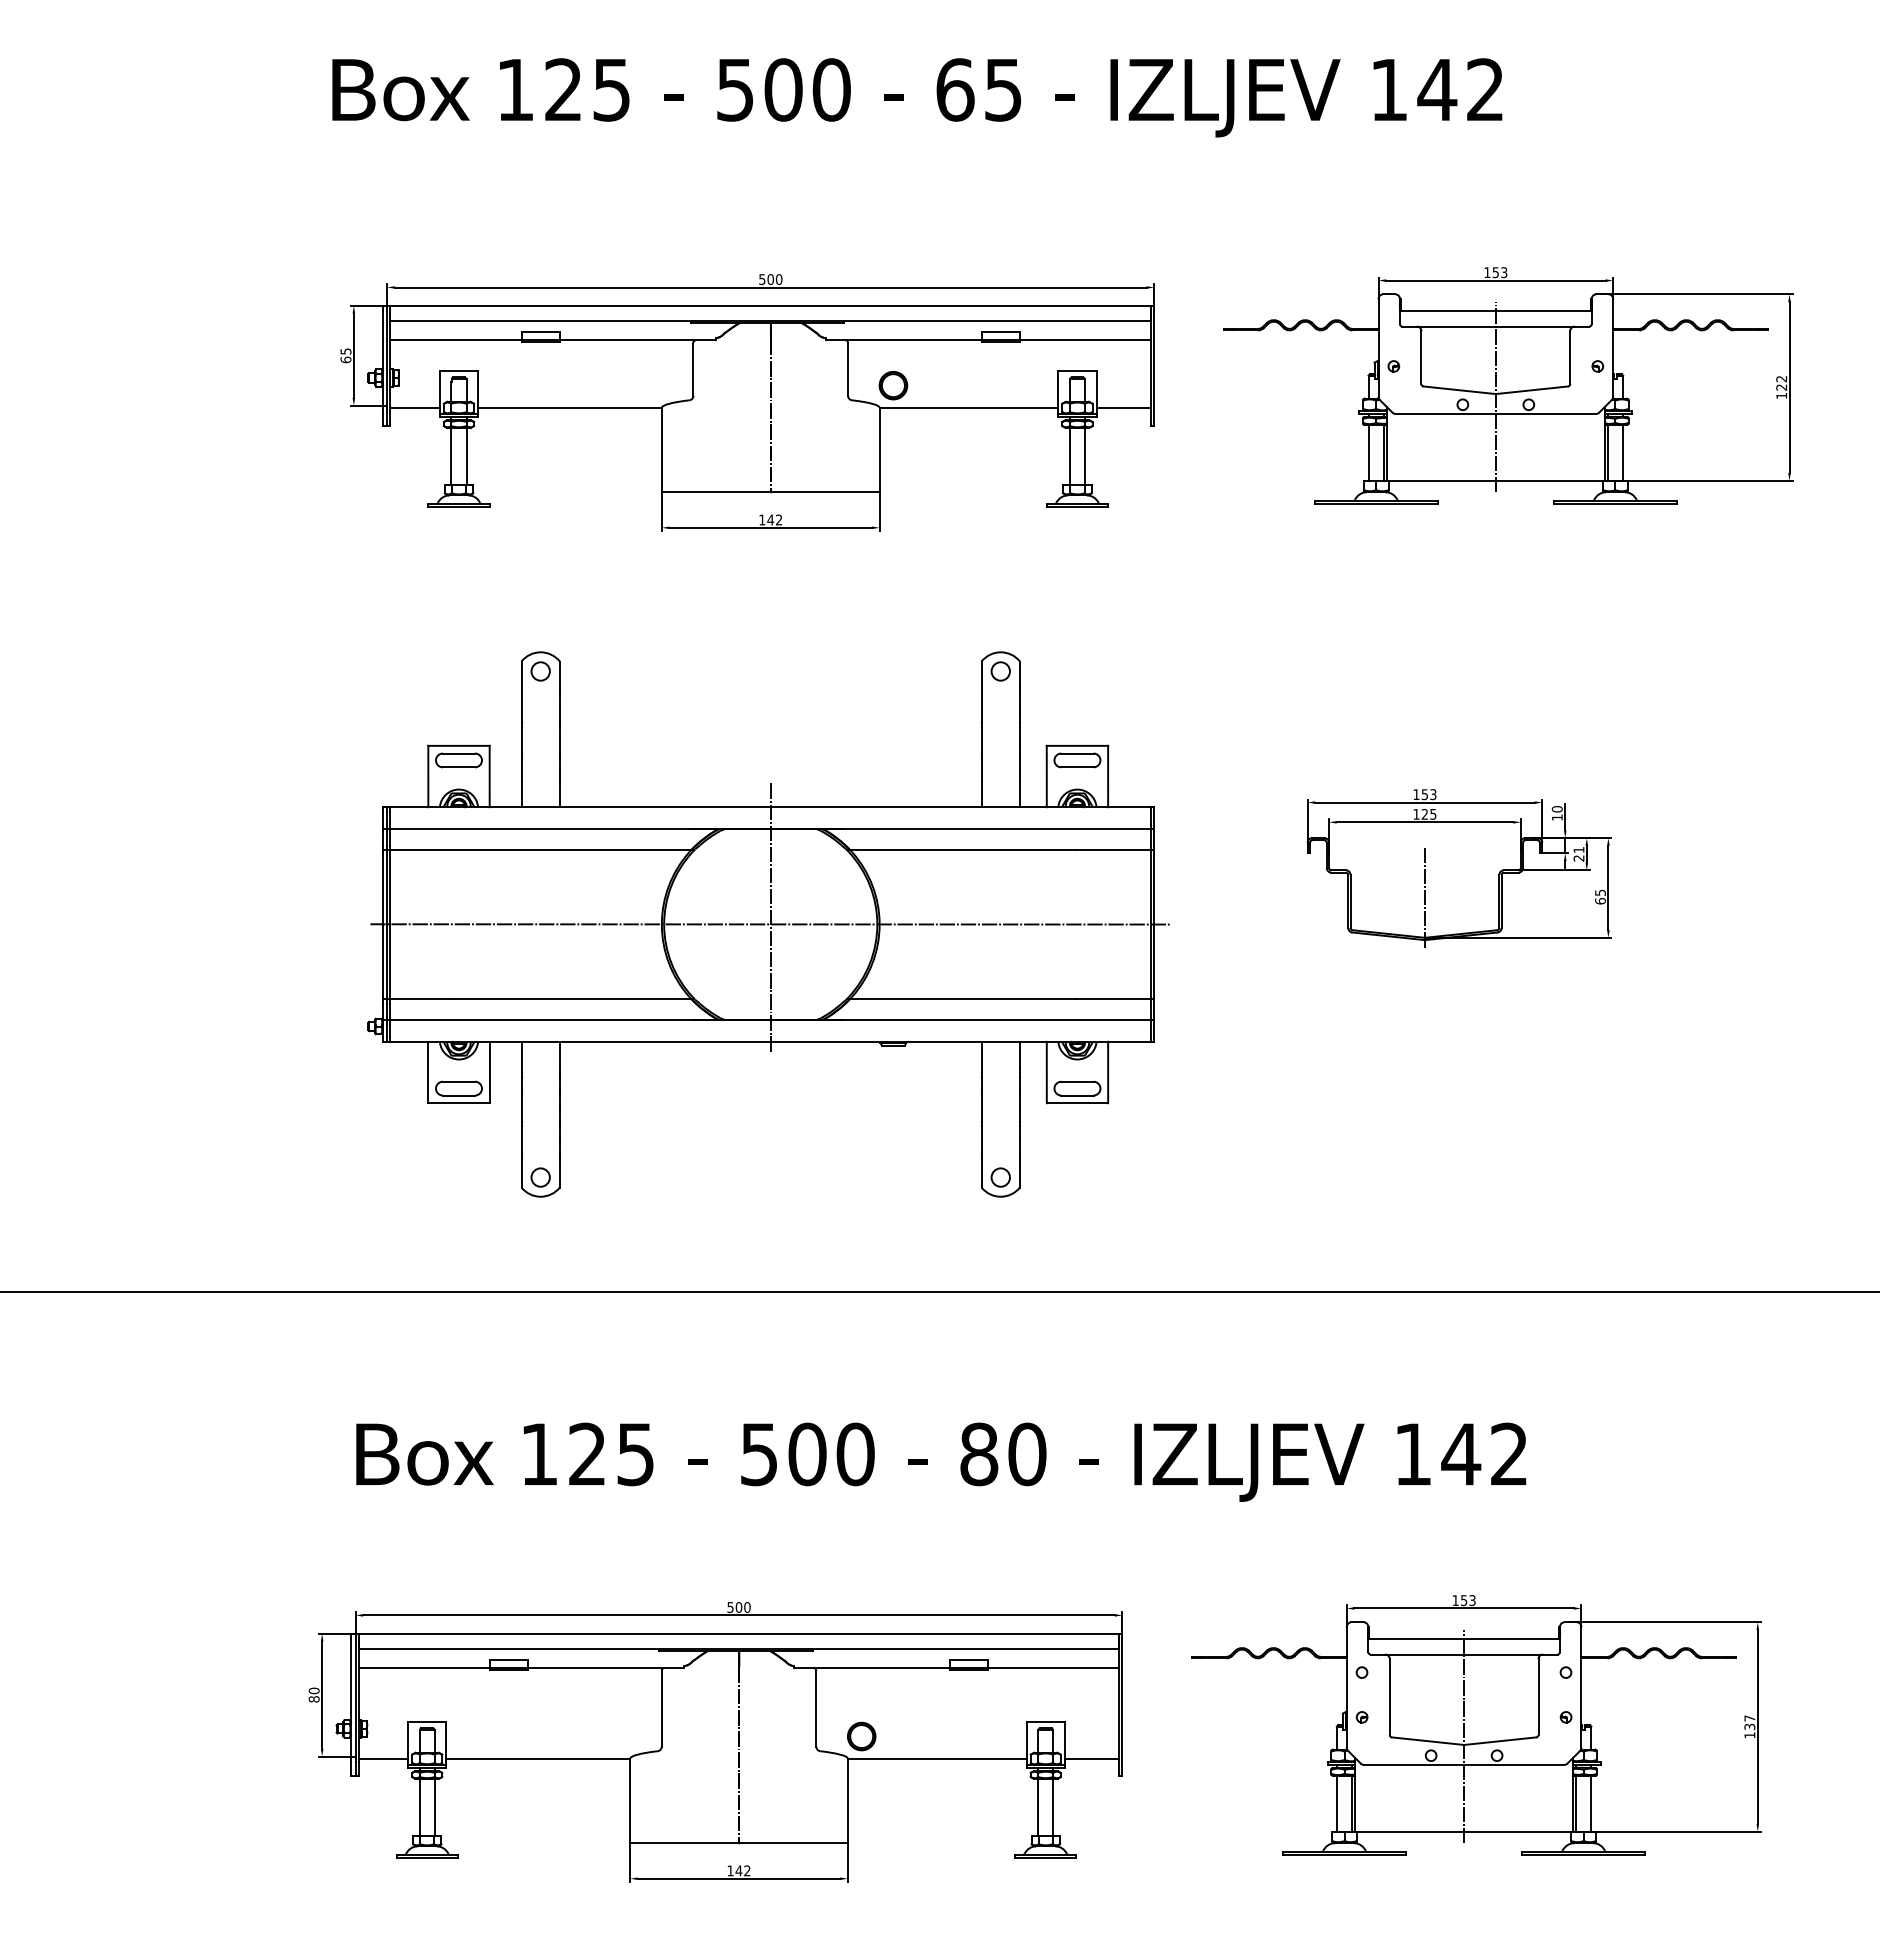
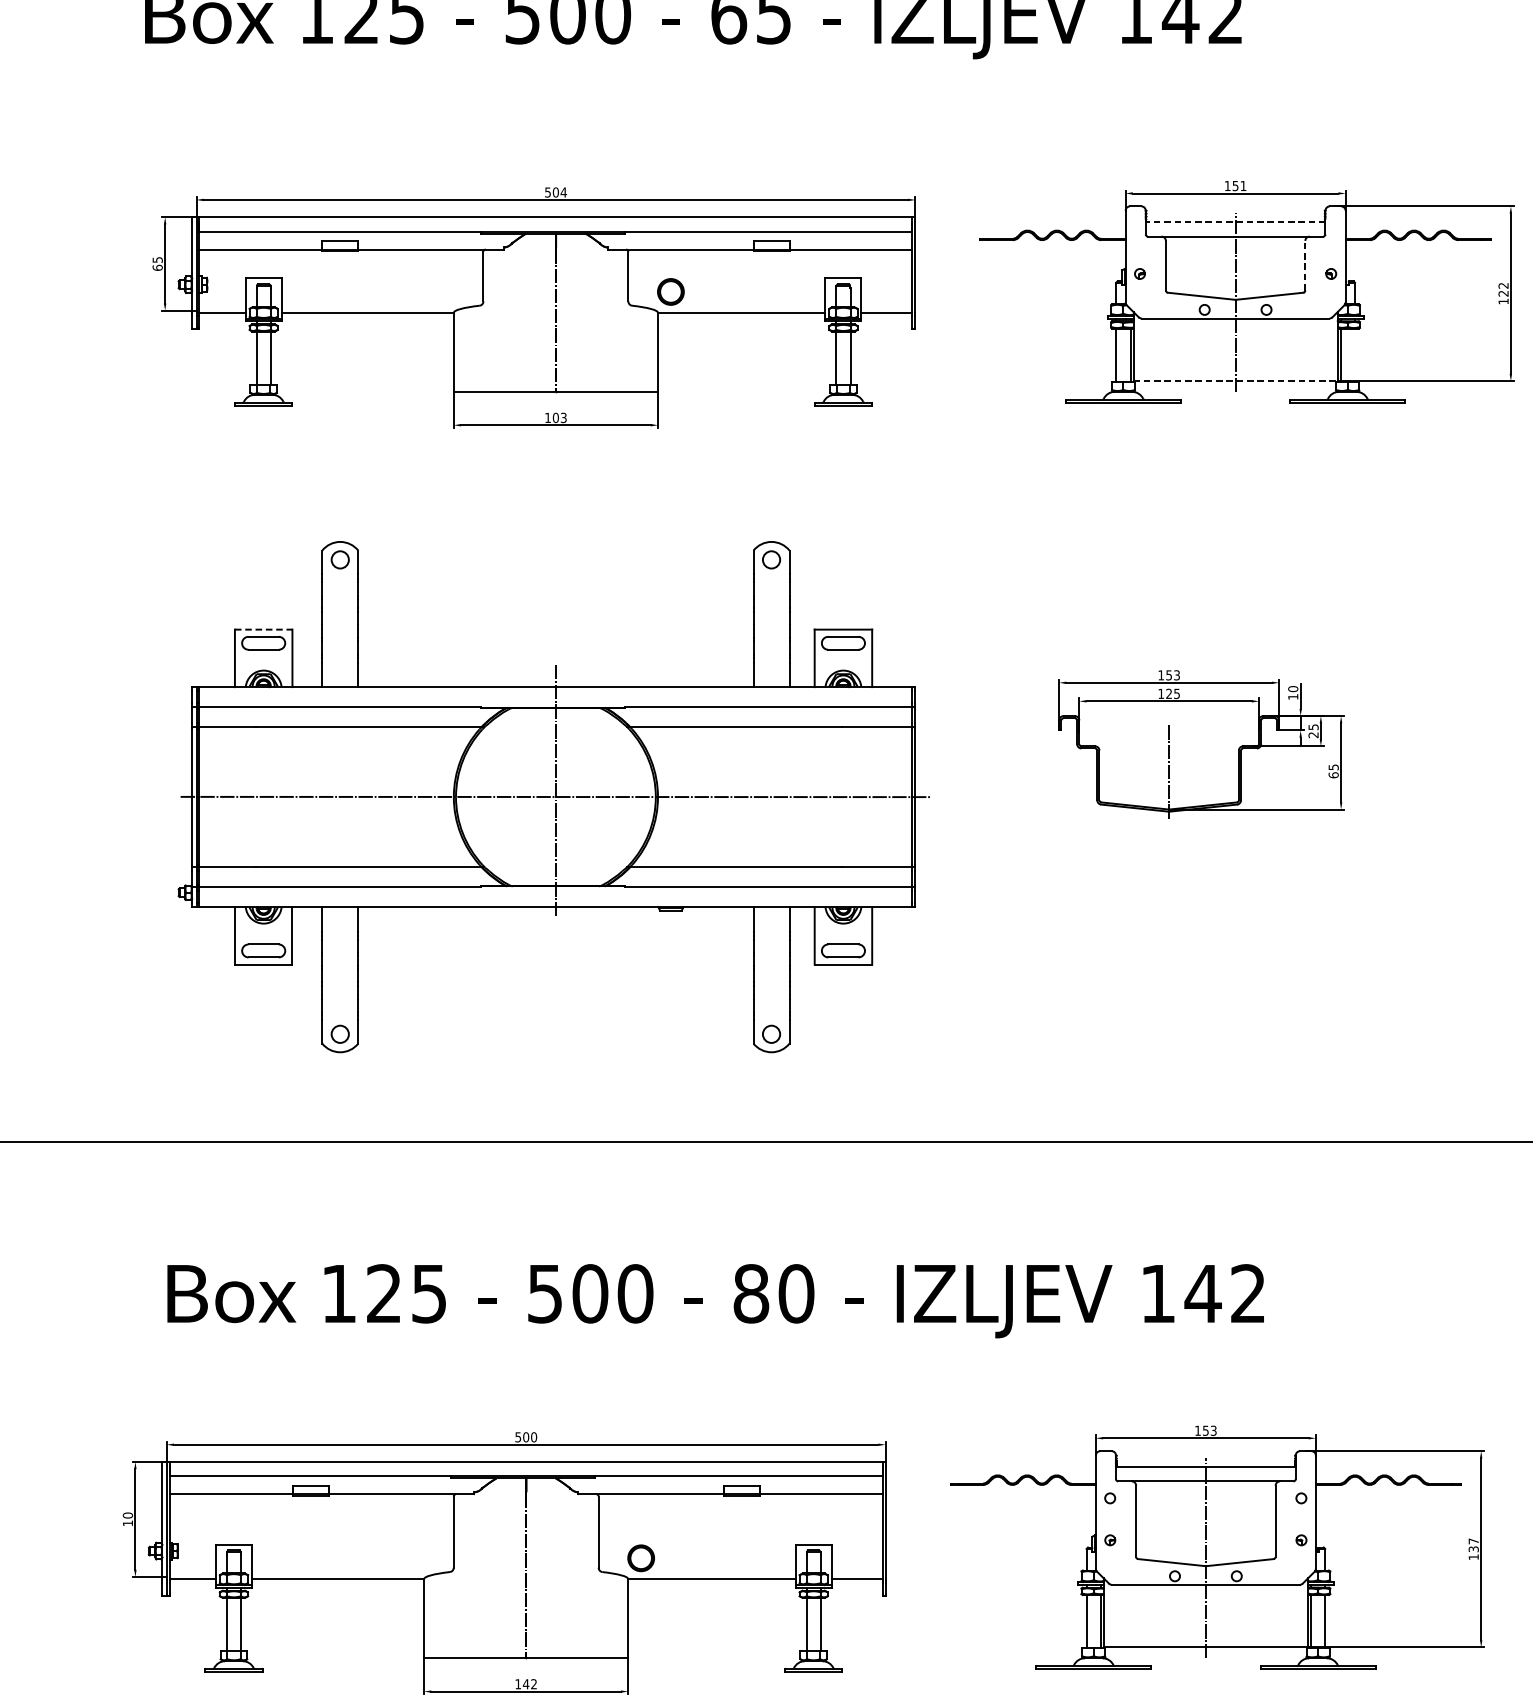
text: (1504, 272) -> (1243, 185), 153 -> 151
text: (778, 279) -> (563, 192), 500 -> 504
line: (1495, 311) -> (1235, 222), solid -> dashed
line: (1570, 357) -> (1305, 265), solid -> dashed
line: (1623, 452) -> (1355, 354), removed
line: (1495, 480) -> (1235, 380), solid -> dashed
text: (774, 519) -> (559, 417), 142 -> 103
line: (459, 745) -> (264, 629), solid -> dashed
text: (1578, 850) -> (1313, 727), 21 -> 25
text: (313, 1699) -> (127, 1523), 80 -> 10

